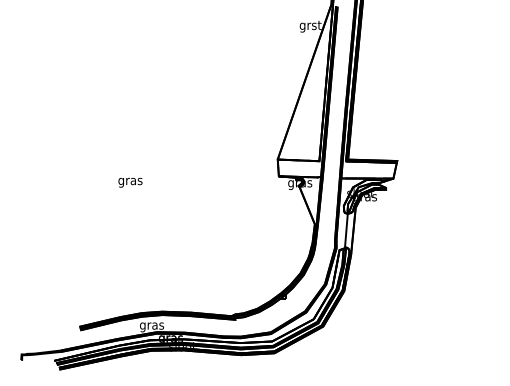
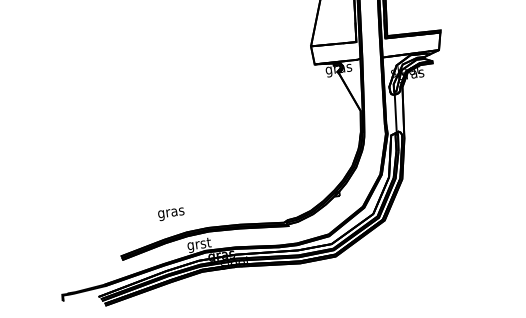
text: (130, 182) -> (171, 213), moved
text: (151, 326) -> (198, 245), gras -> grst

